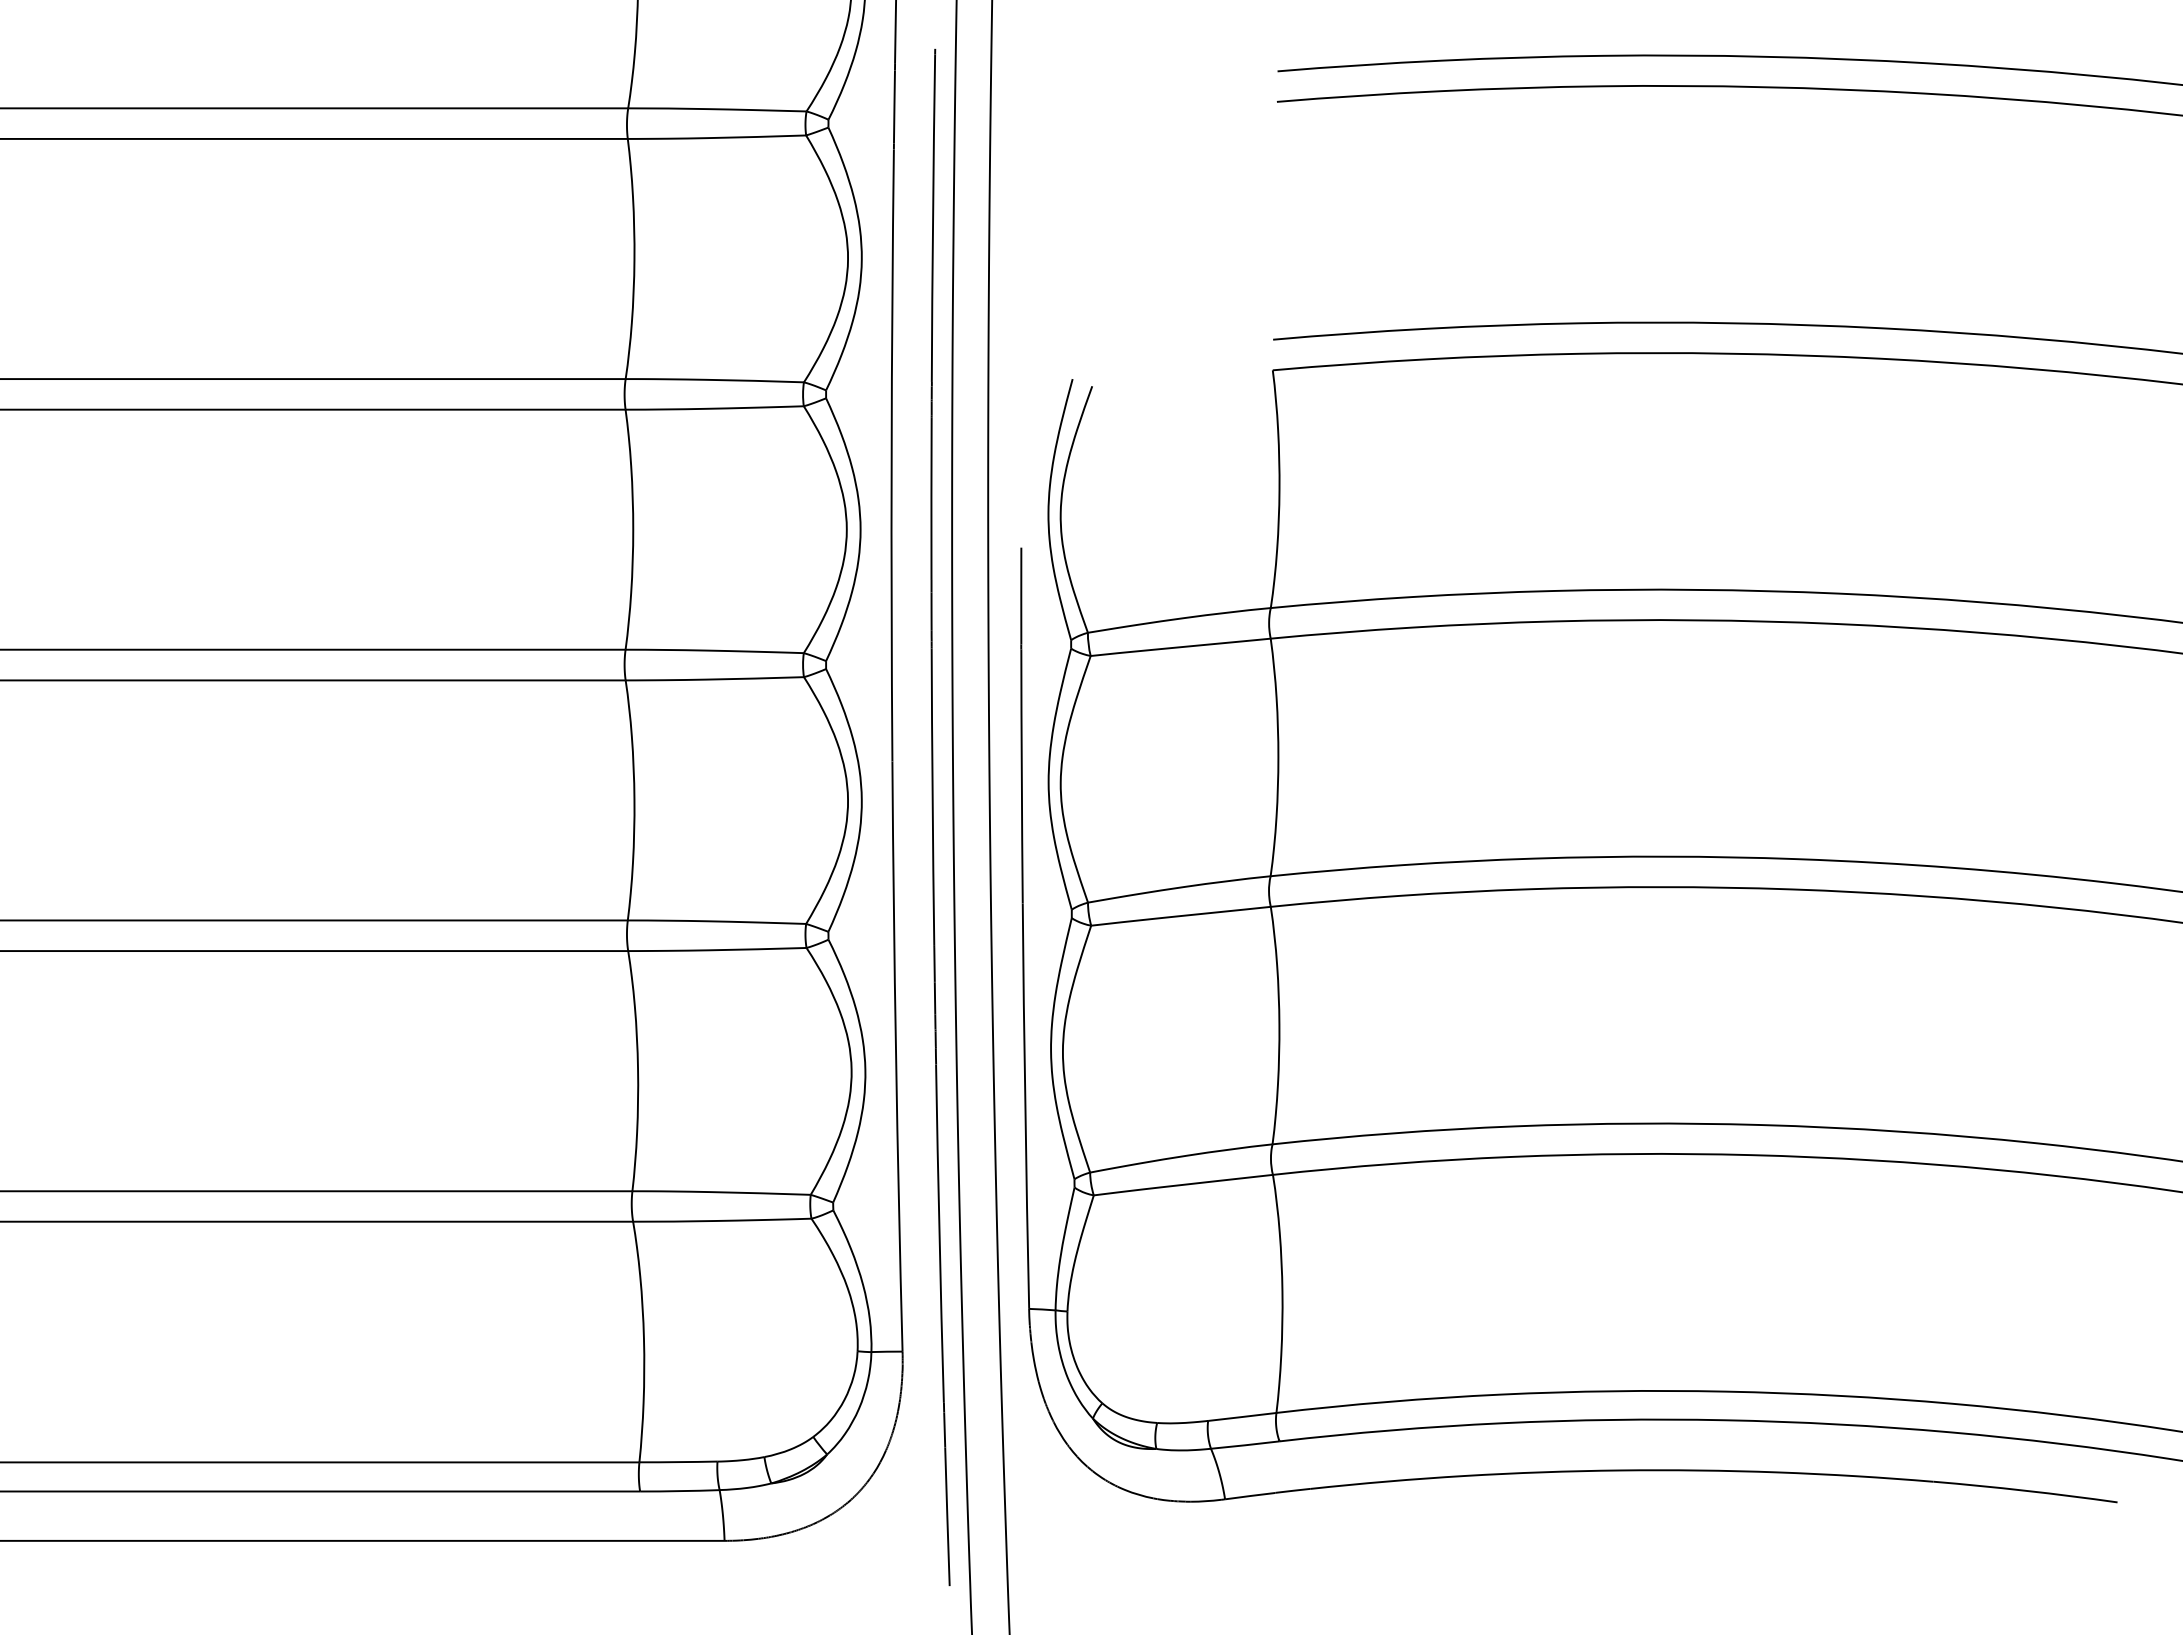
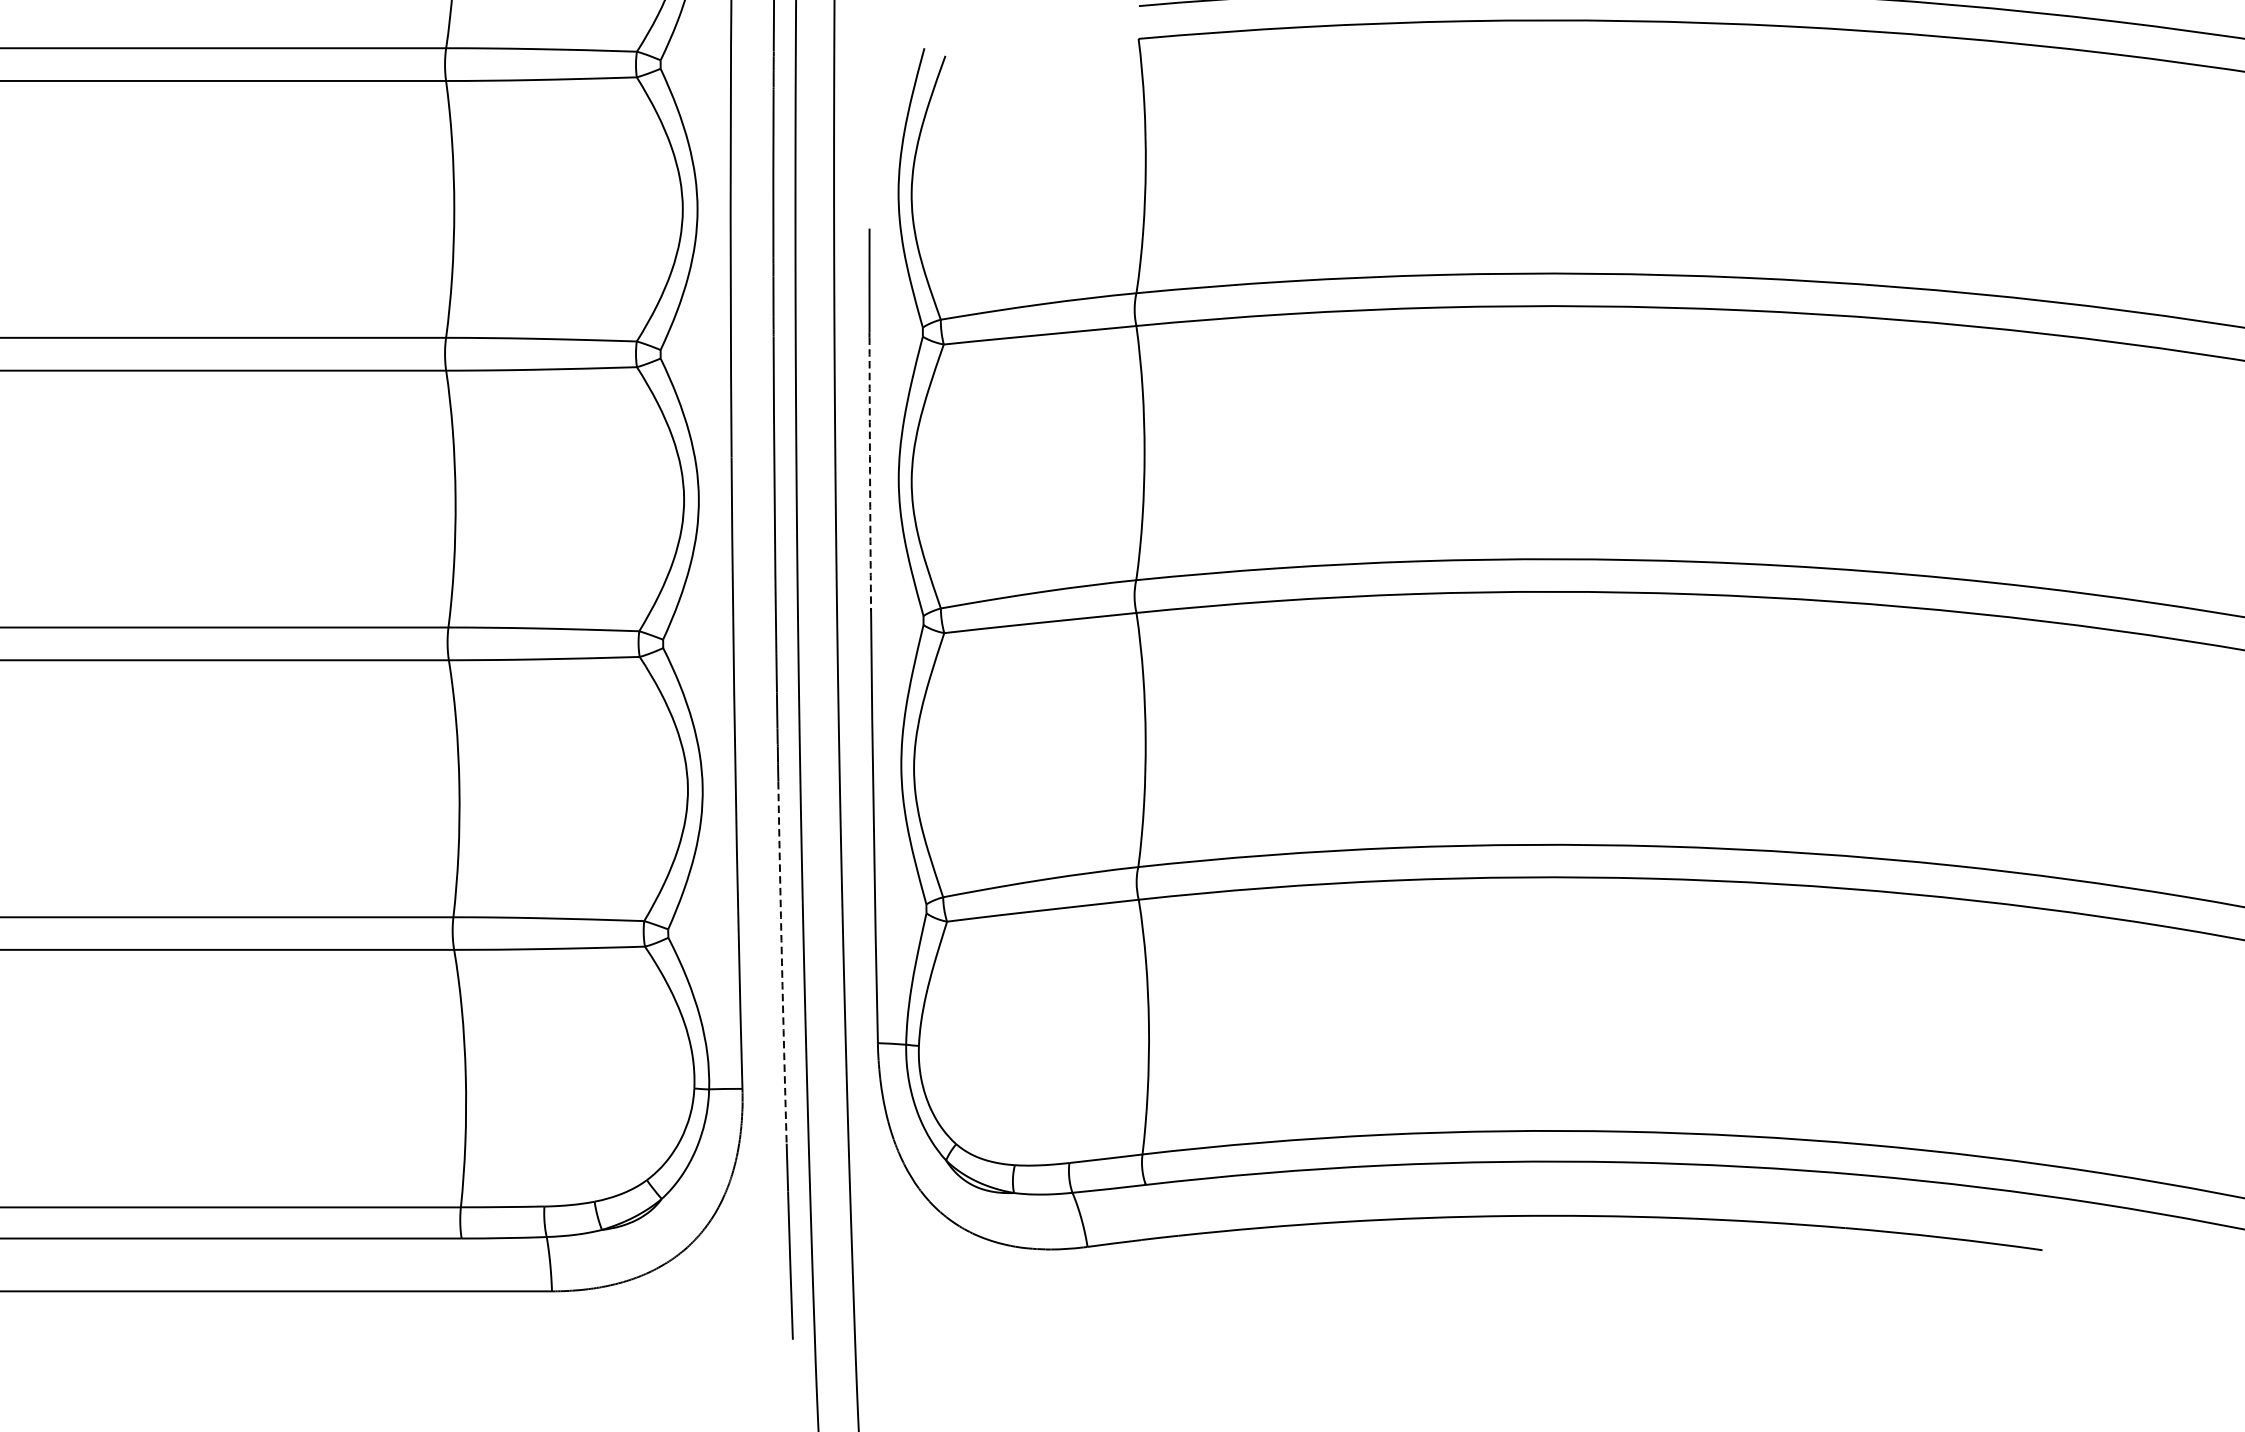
arc: (1021, 776) -> (869, 473), solid -> dashed
arc: (939, 1233) -> (781, 962), solid -> dashed

